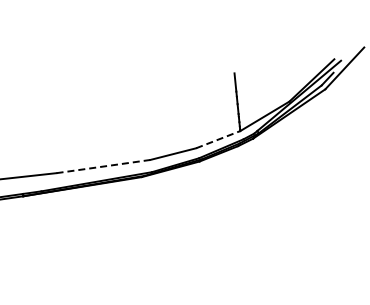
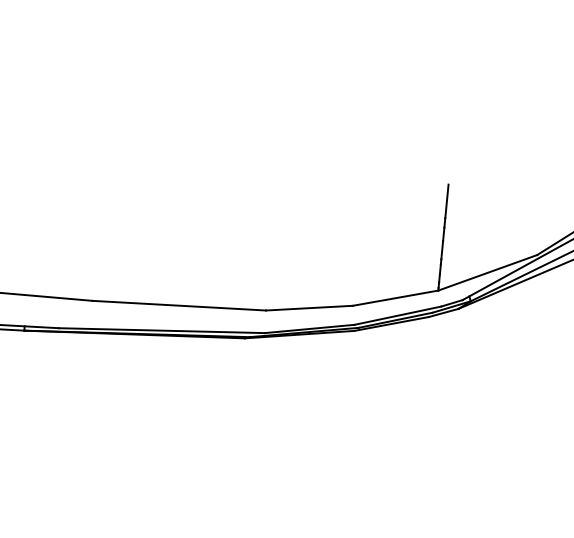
line: (218, 139) -> (396, 297), dashed -> solid
line: (103, 166) -> (179, 305), dashed -> solid

